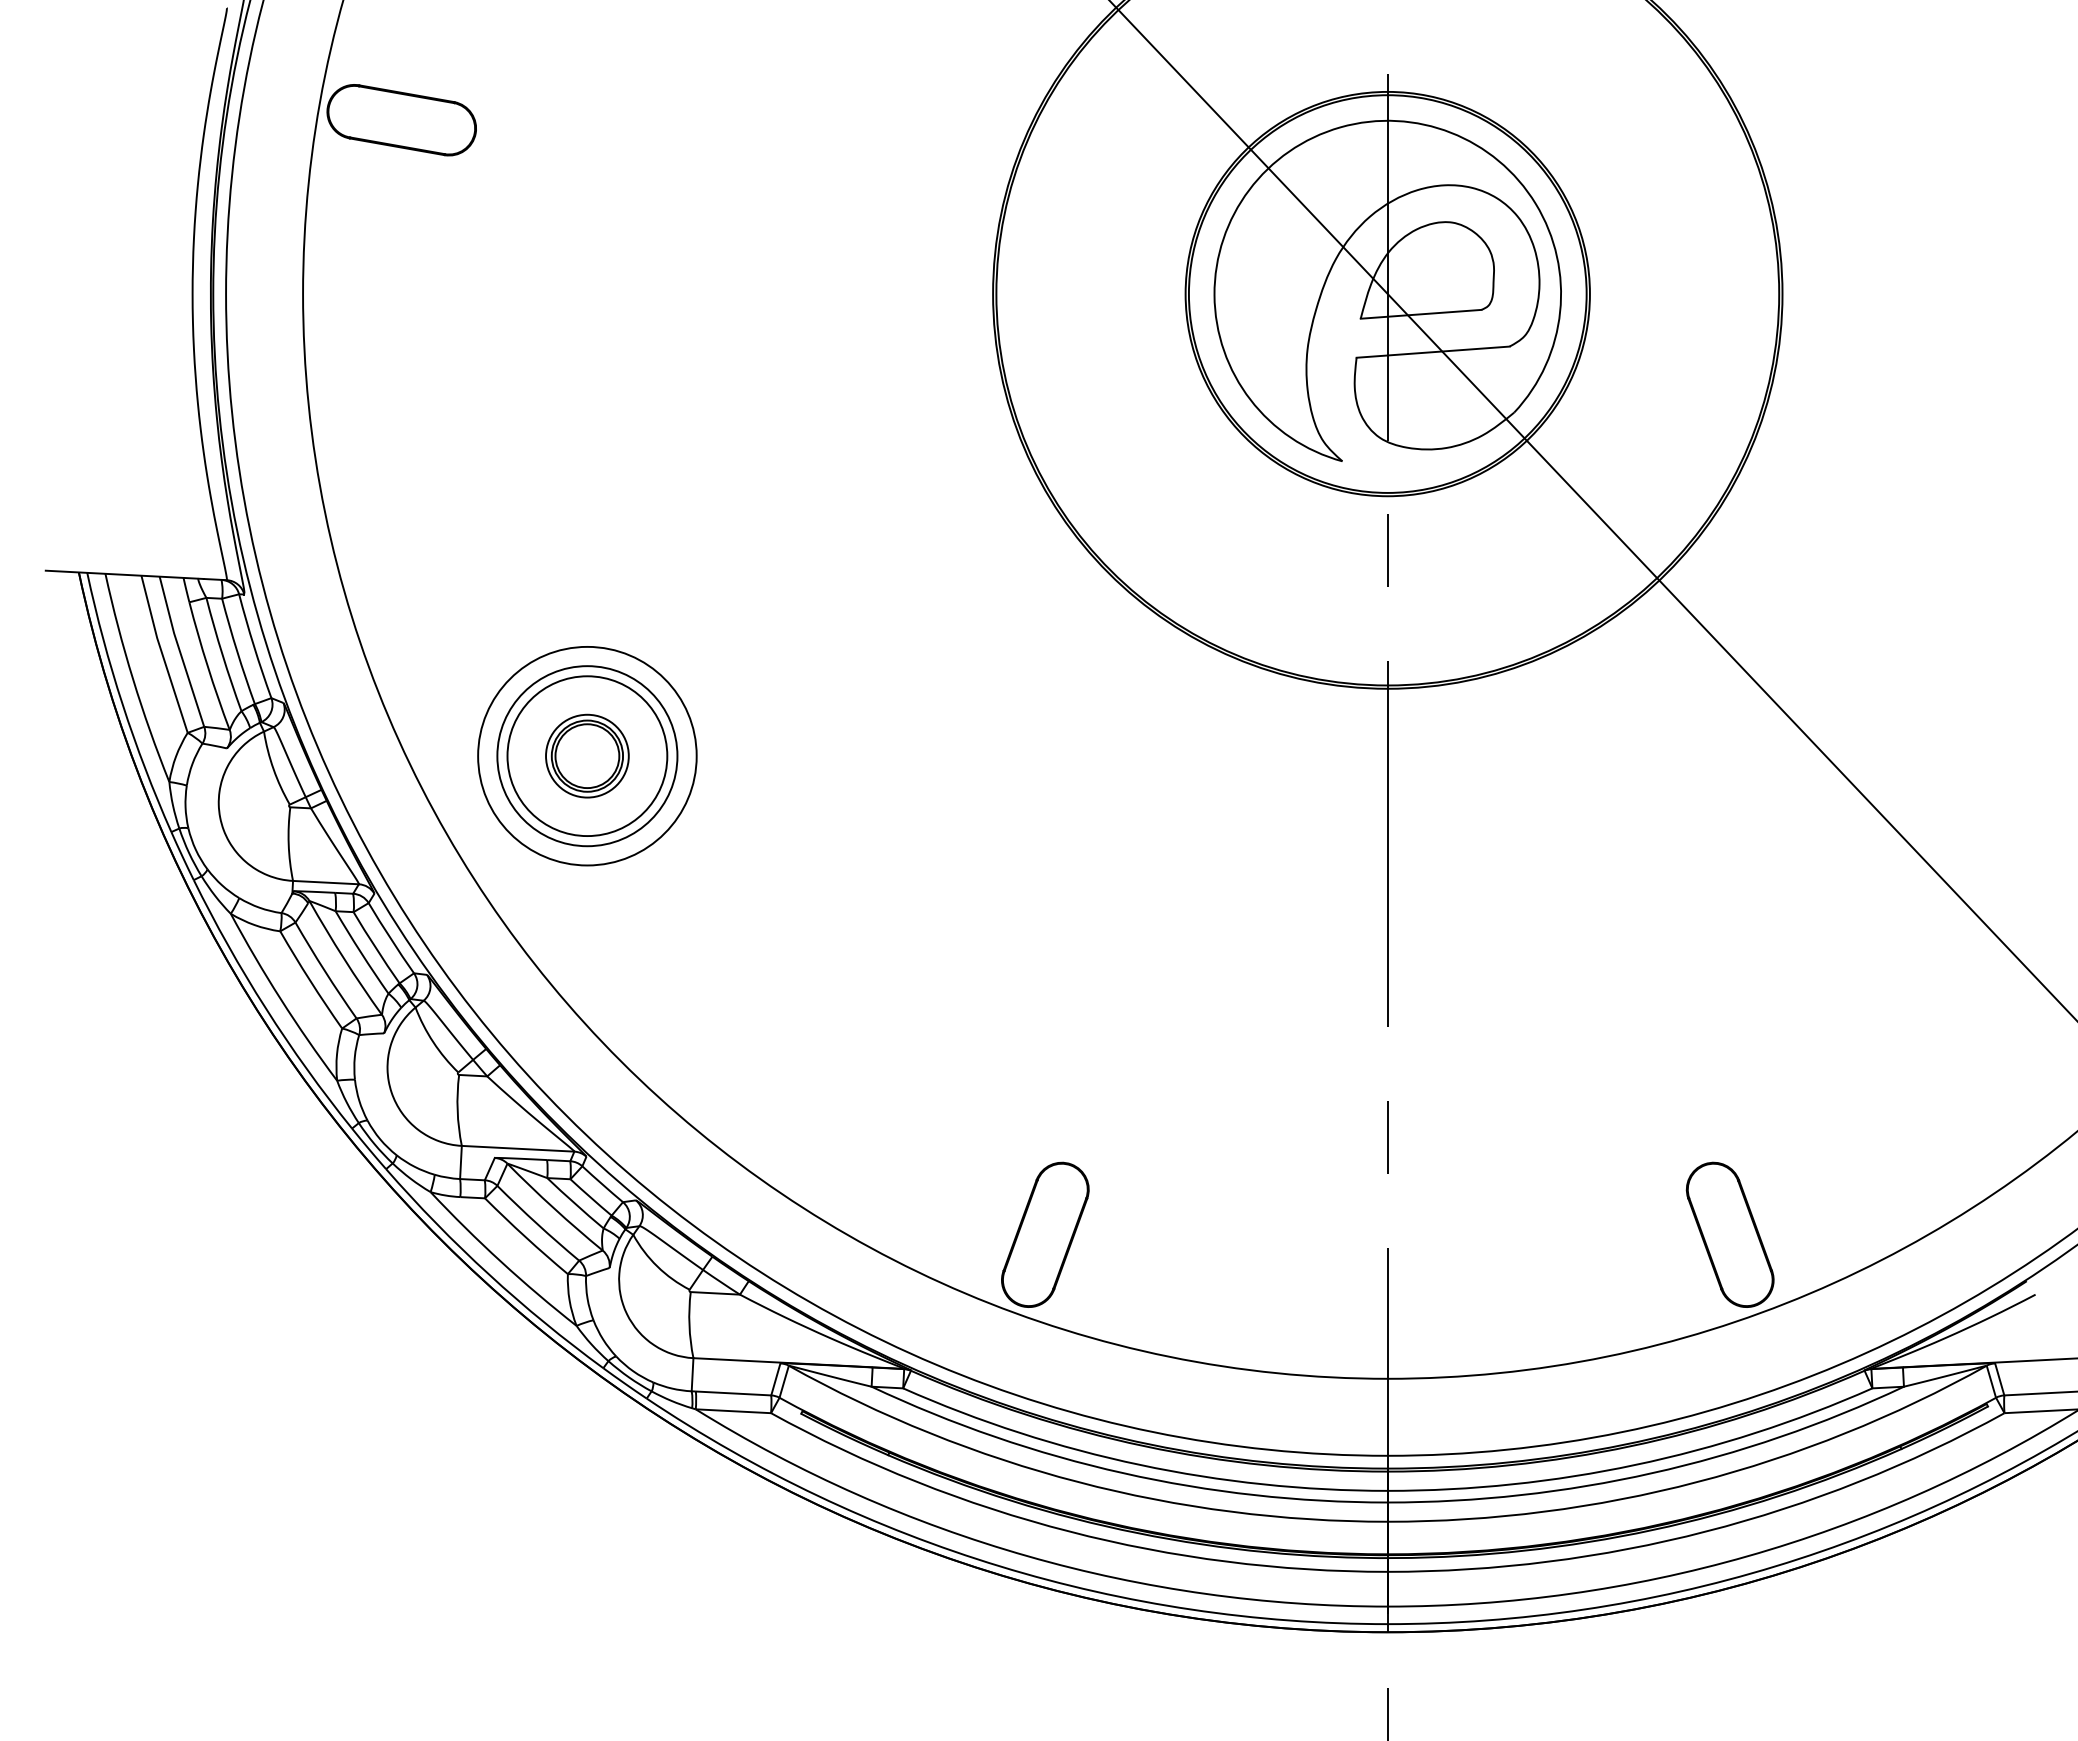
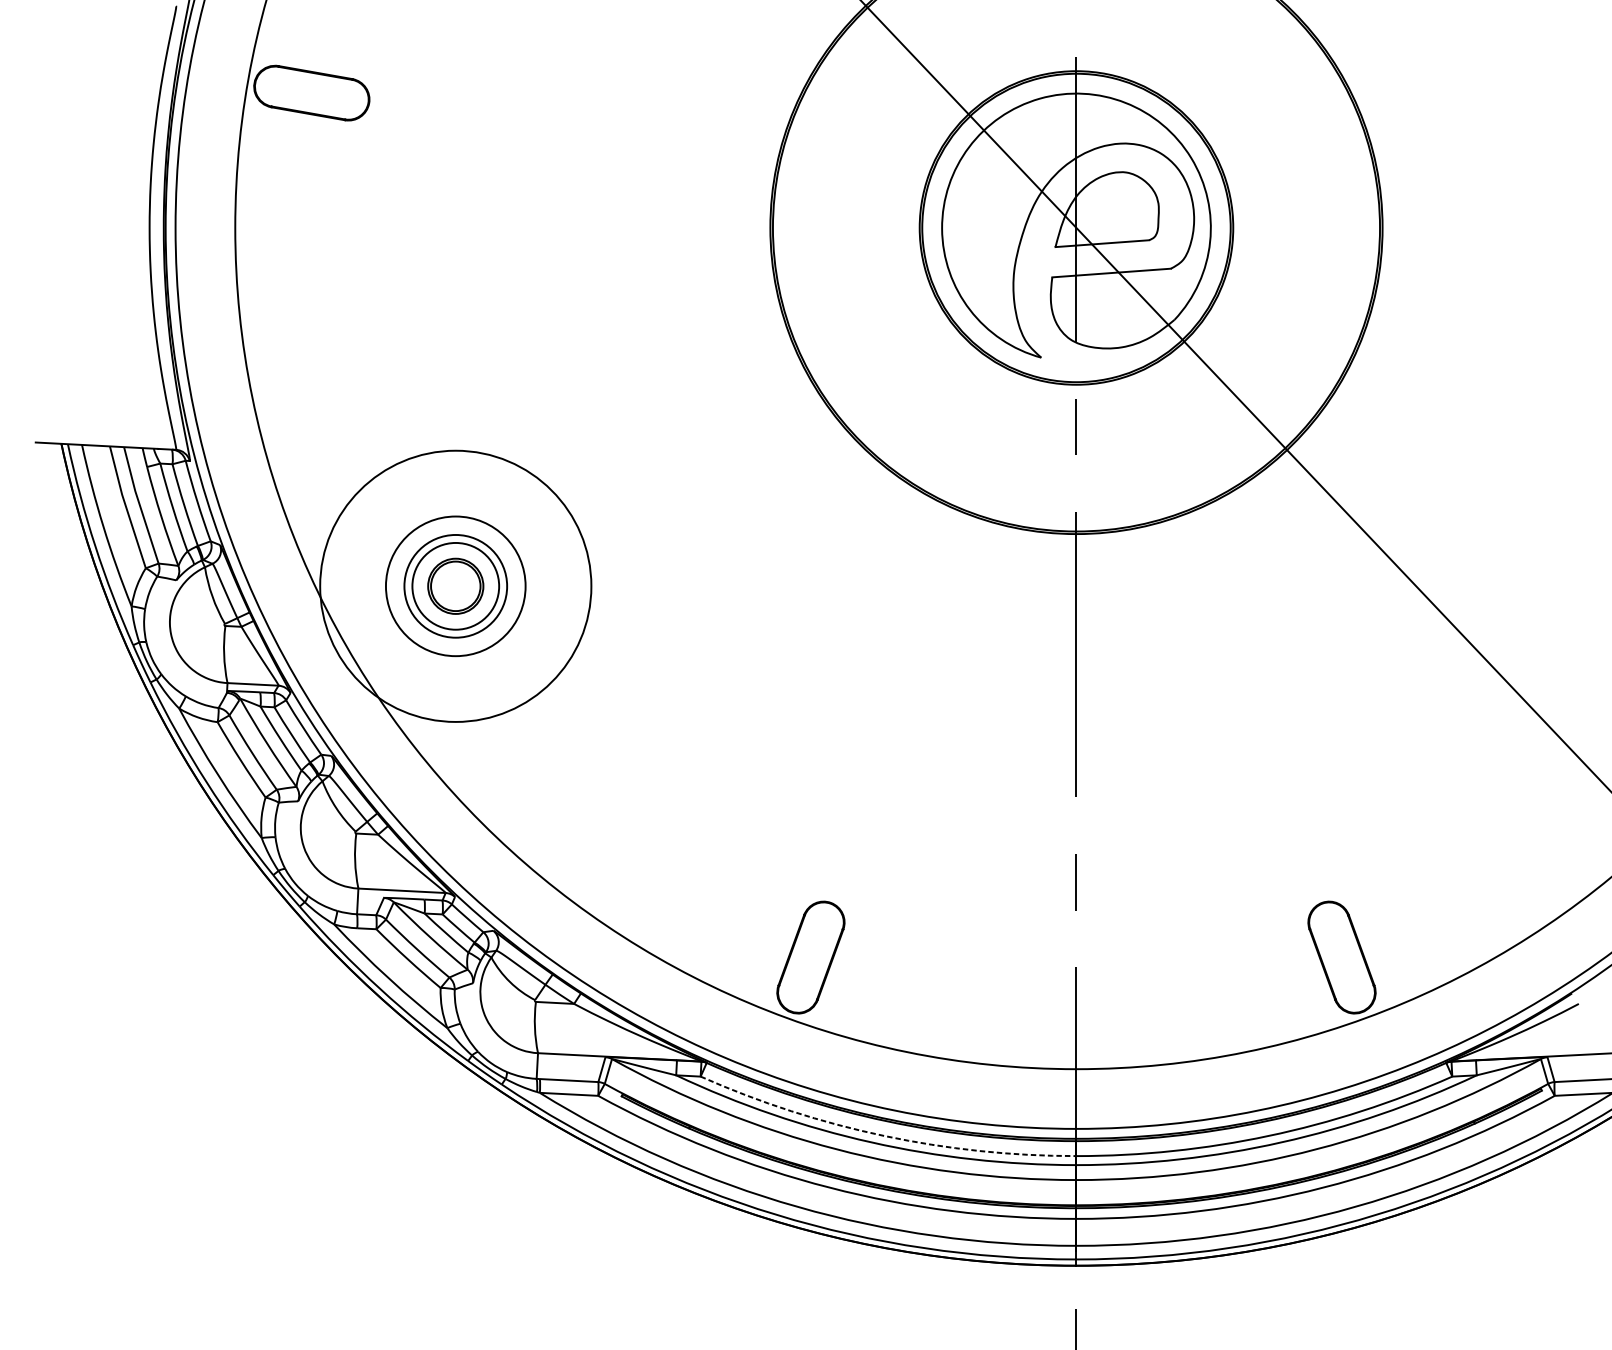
circle: (587, 755) -> (455, 585), size x1.6
circle: (587, 755) -> (455, 585), size x1.6
circle: (587, 756) -> (455, 586), size x0.7
arc: (1140, 1464) -> (884, 1135), solid -> dashed

